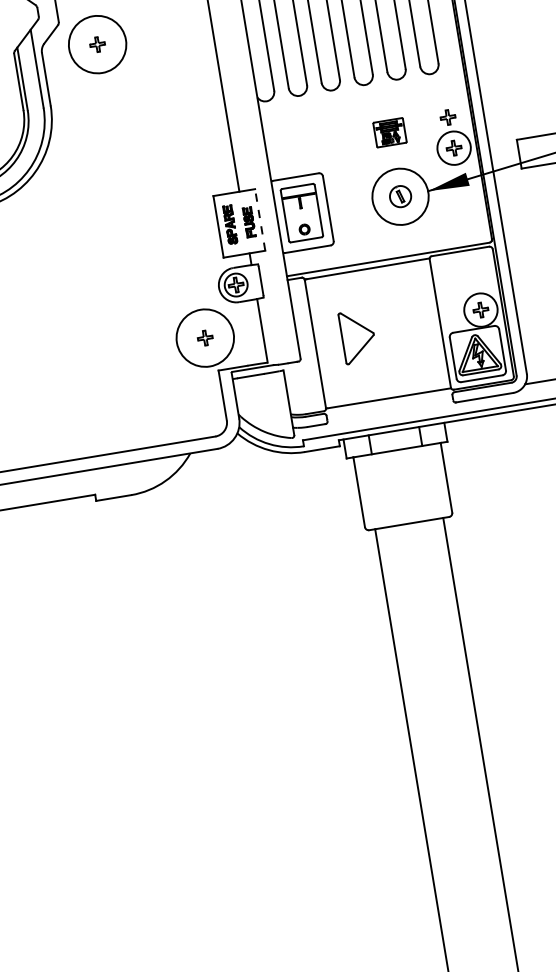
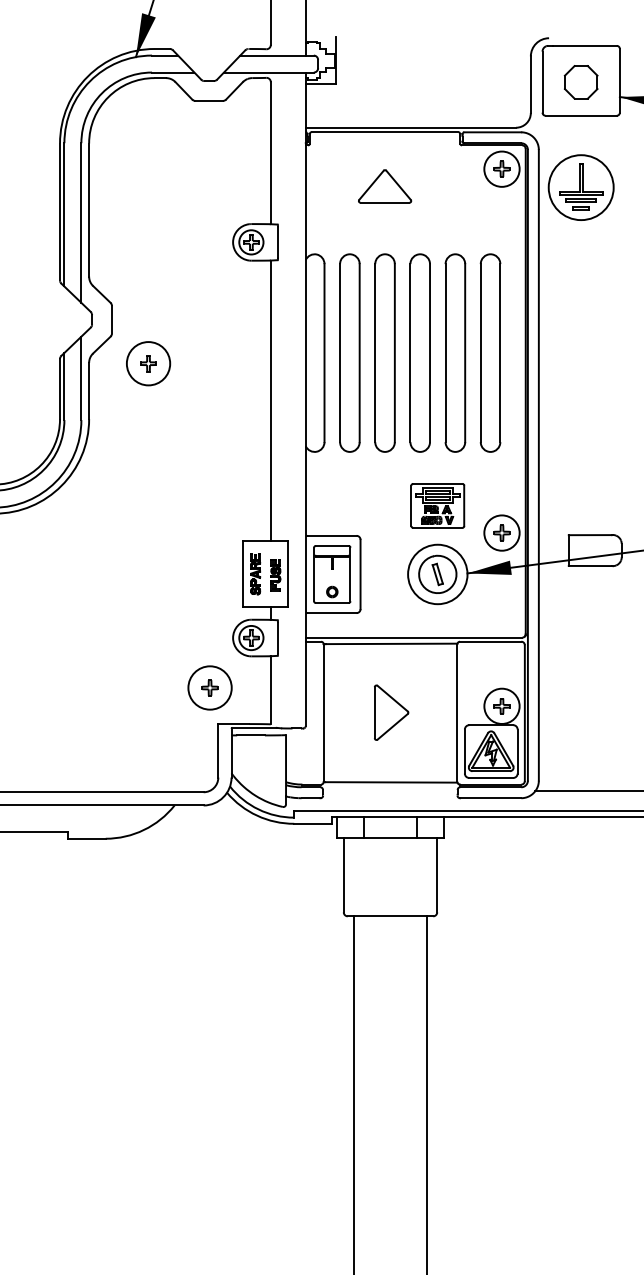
circle: (97, 44) -> (148, 363), size x0.71
part: (447, 117) -> (500, 499), removed
part: (389, 132) -> (437, 505), size x1.67
part: (400, 195) -> (437, 573), size x1.67
line: (260, 220) -> (287, 574), dashed -> solid
part: (358, 336) -> (391, 712), moved
circle: (204, 337) -> (209, 687), size x0.71

